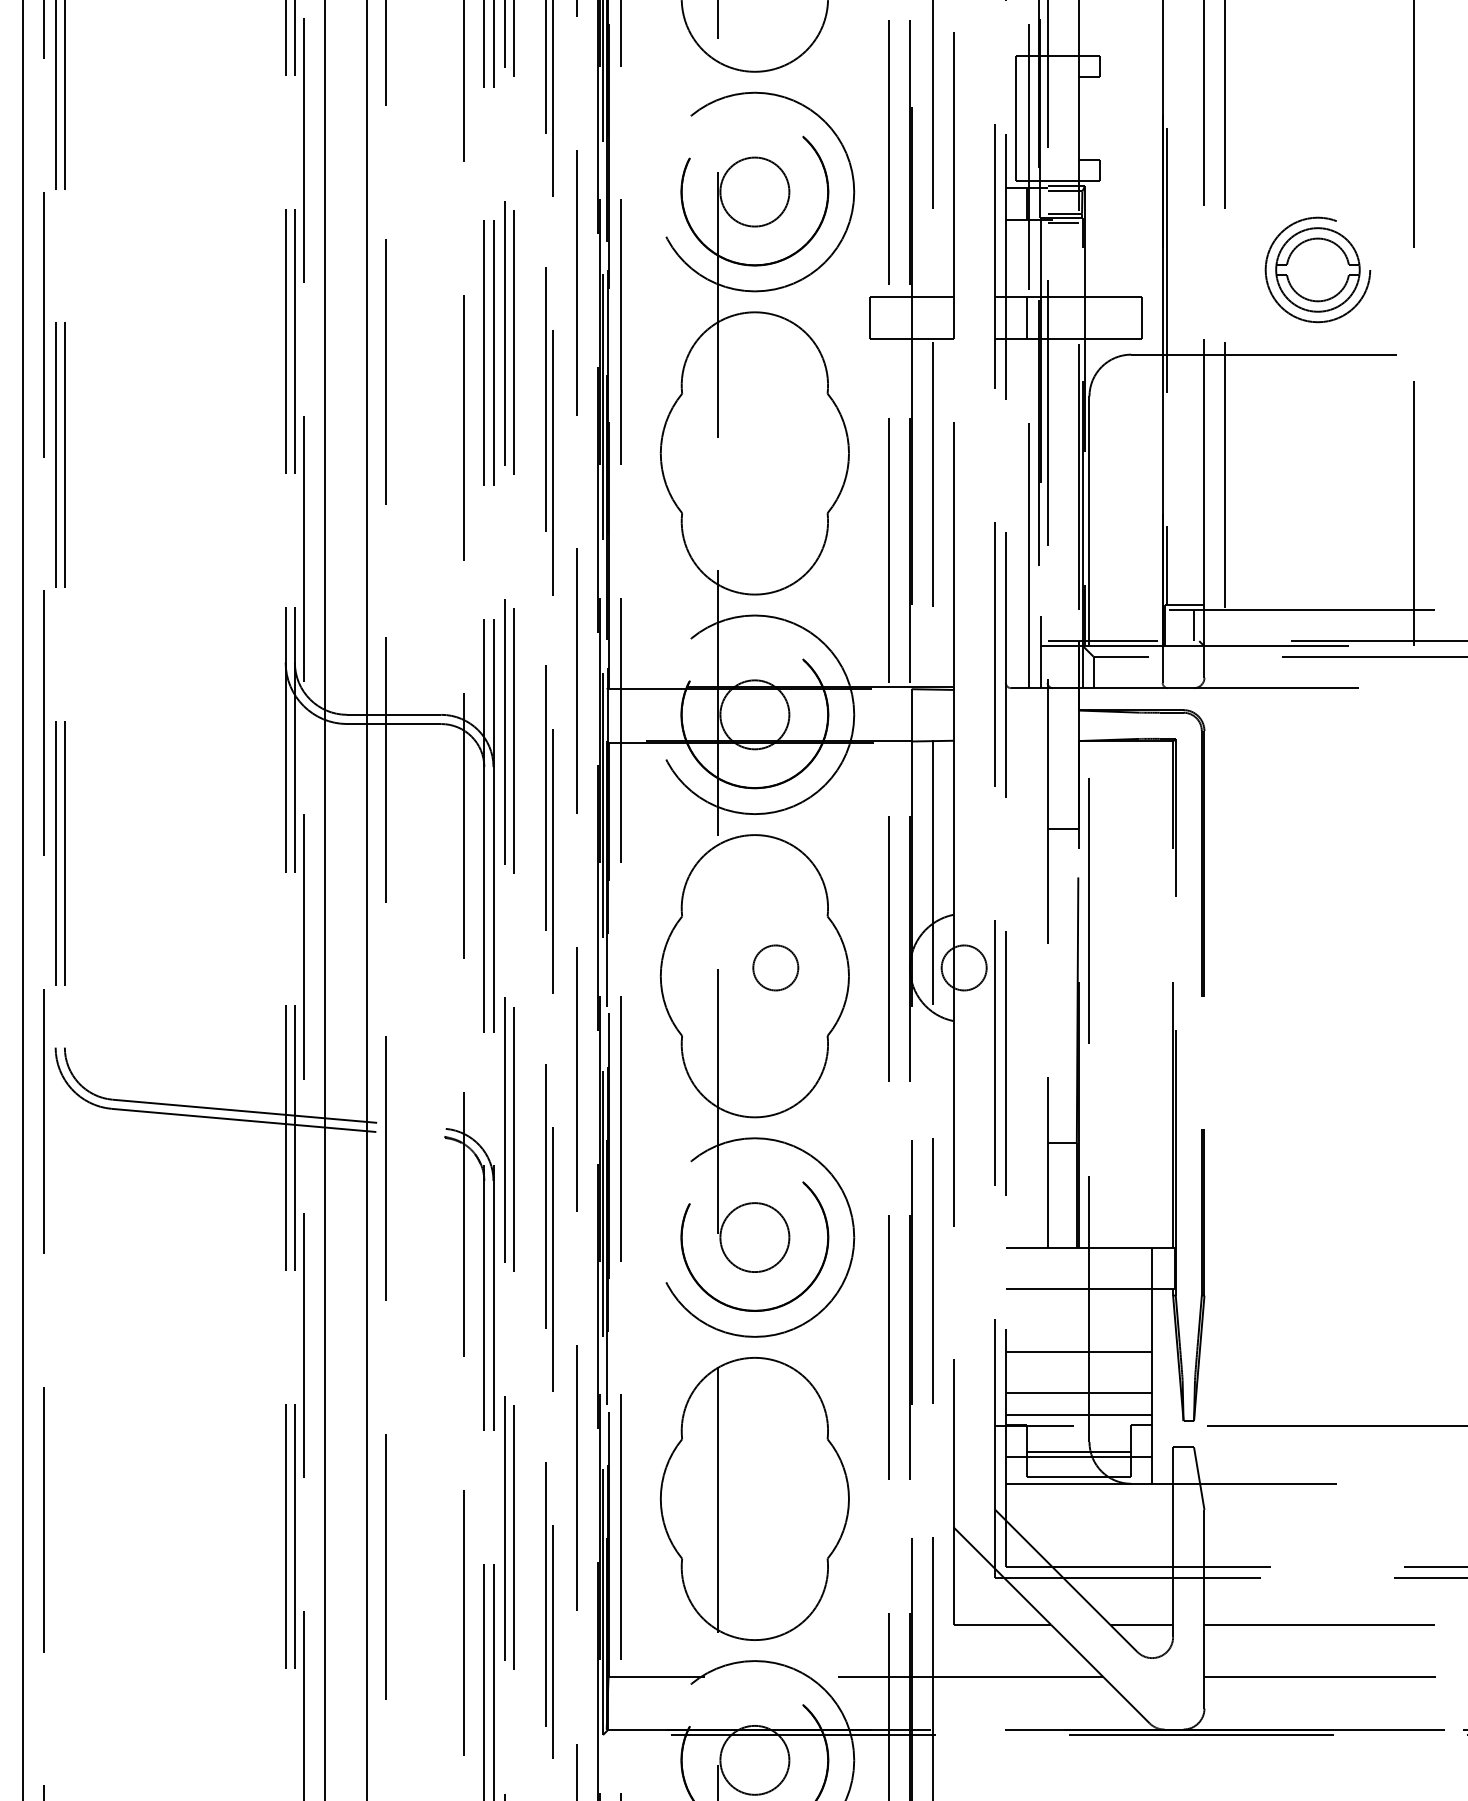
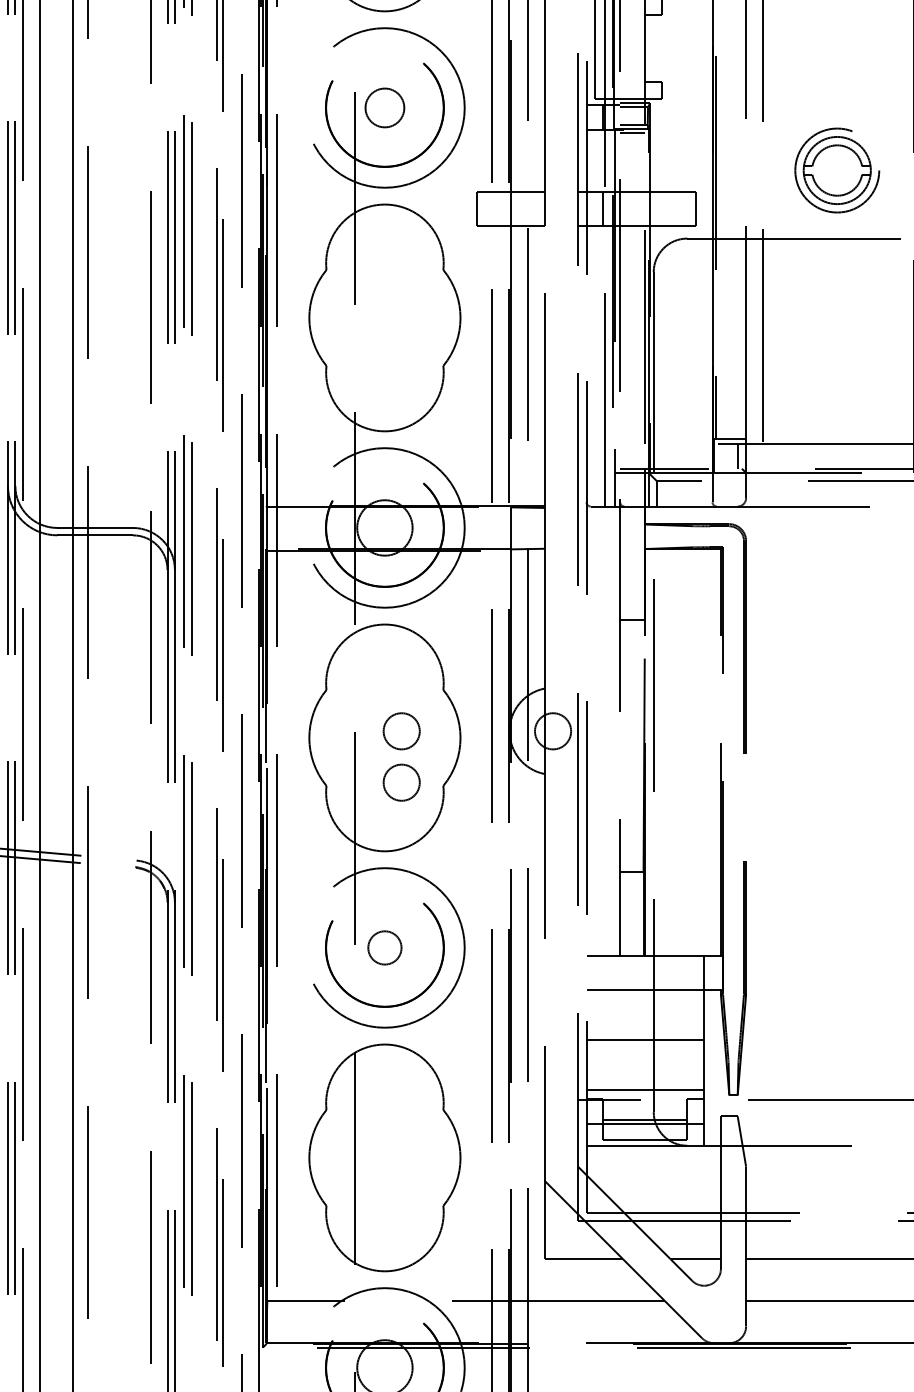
circle: (754, 191) -> (384, 107), size x0.7
circle: (775, 1031) -> (401, 782), added
circle: (754, 1237) -> (384, 947), size x0.6
line: (1078, 1393) -> (644, 1073), removed

